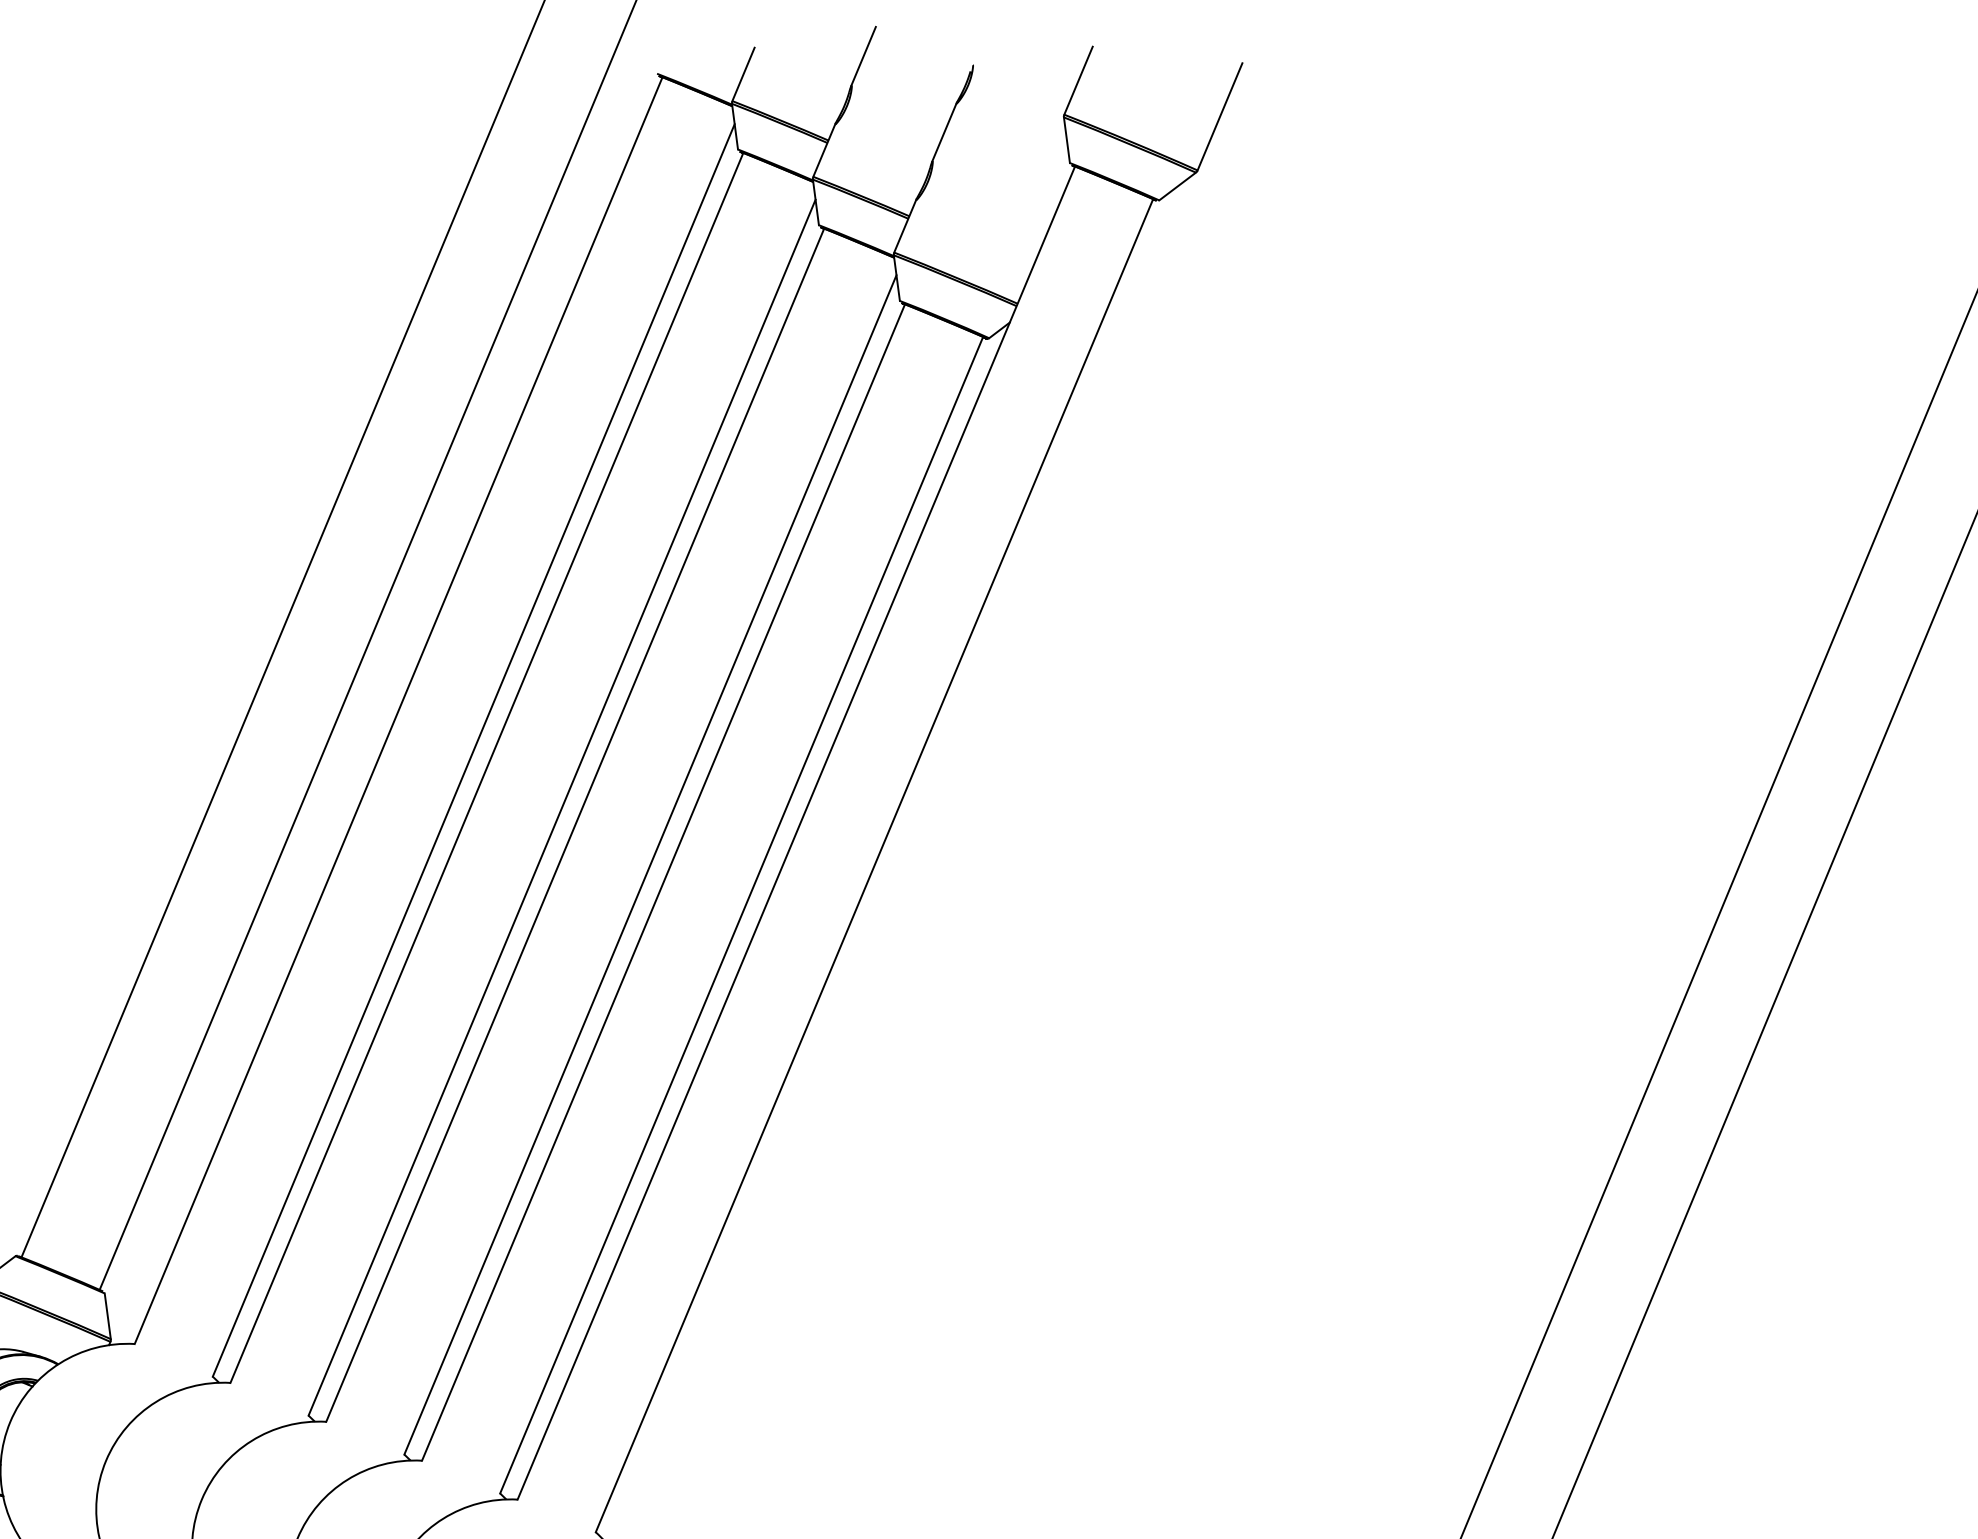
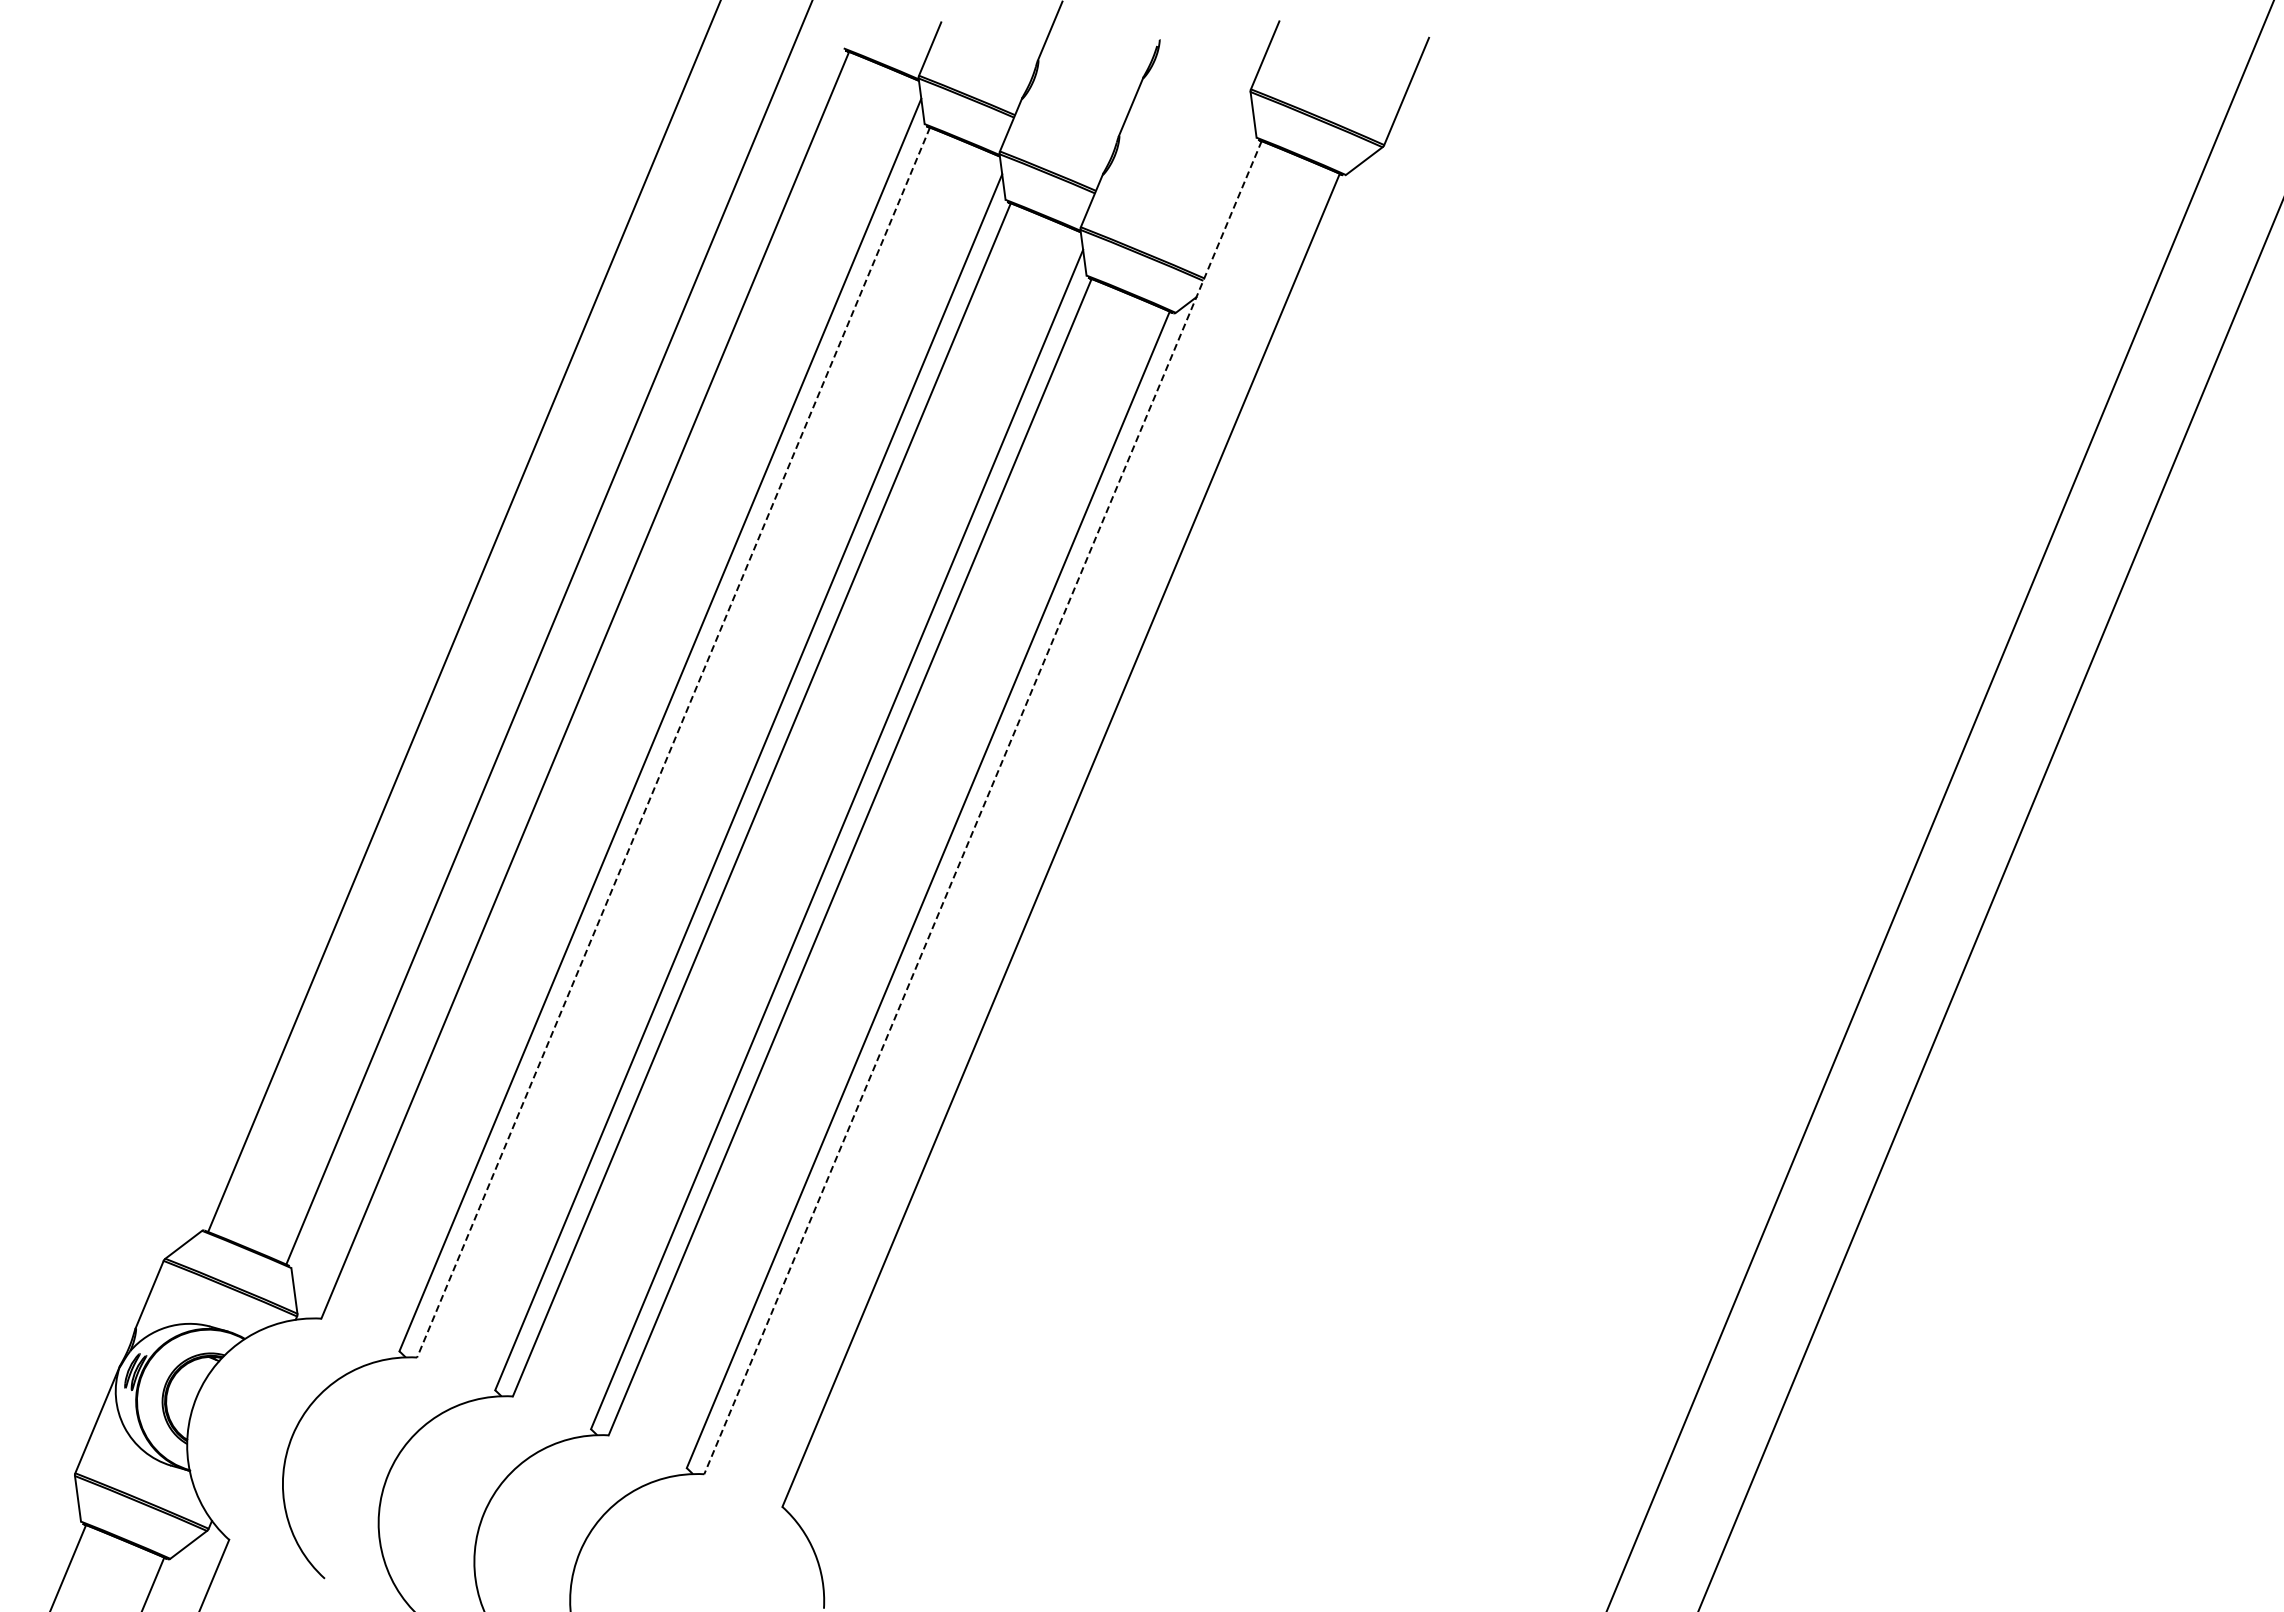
line: (486, 768) -> (673, 743), solid -> dashed
line: (795, 833) -> (982, 808), solid -> dashed

